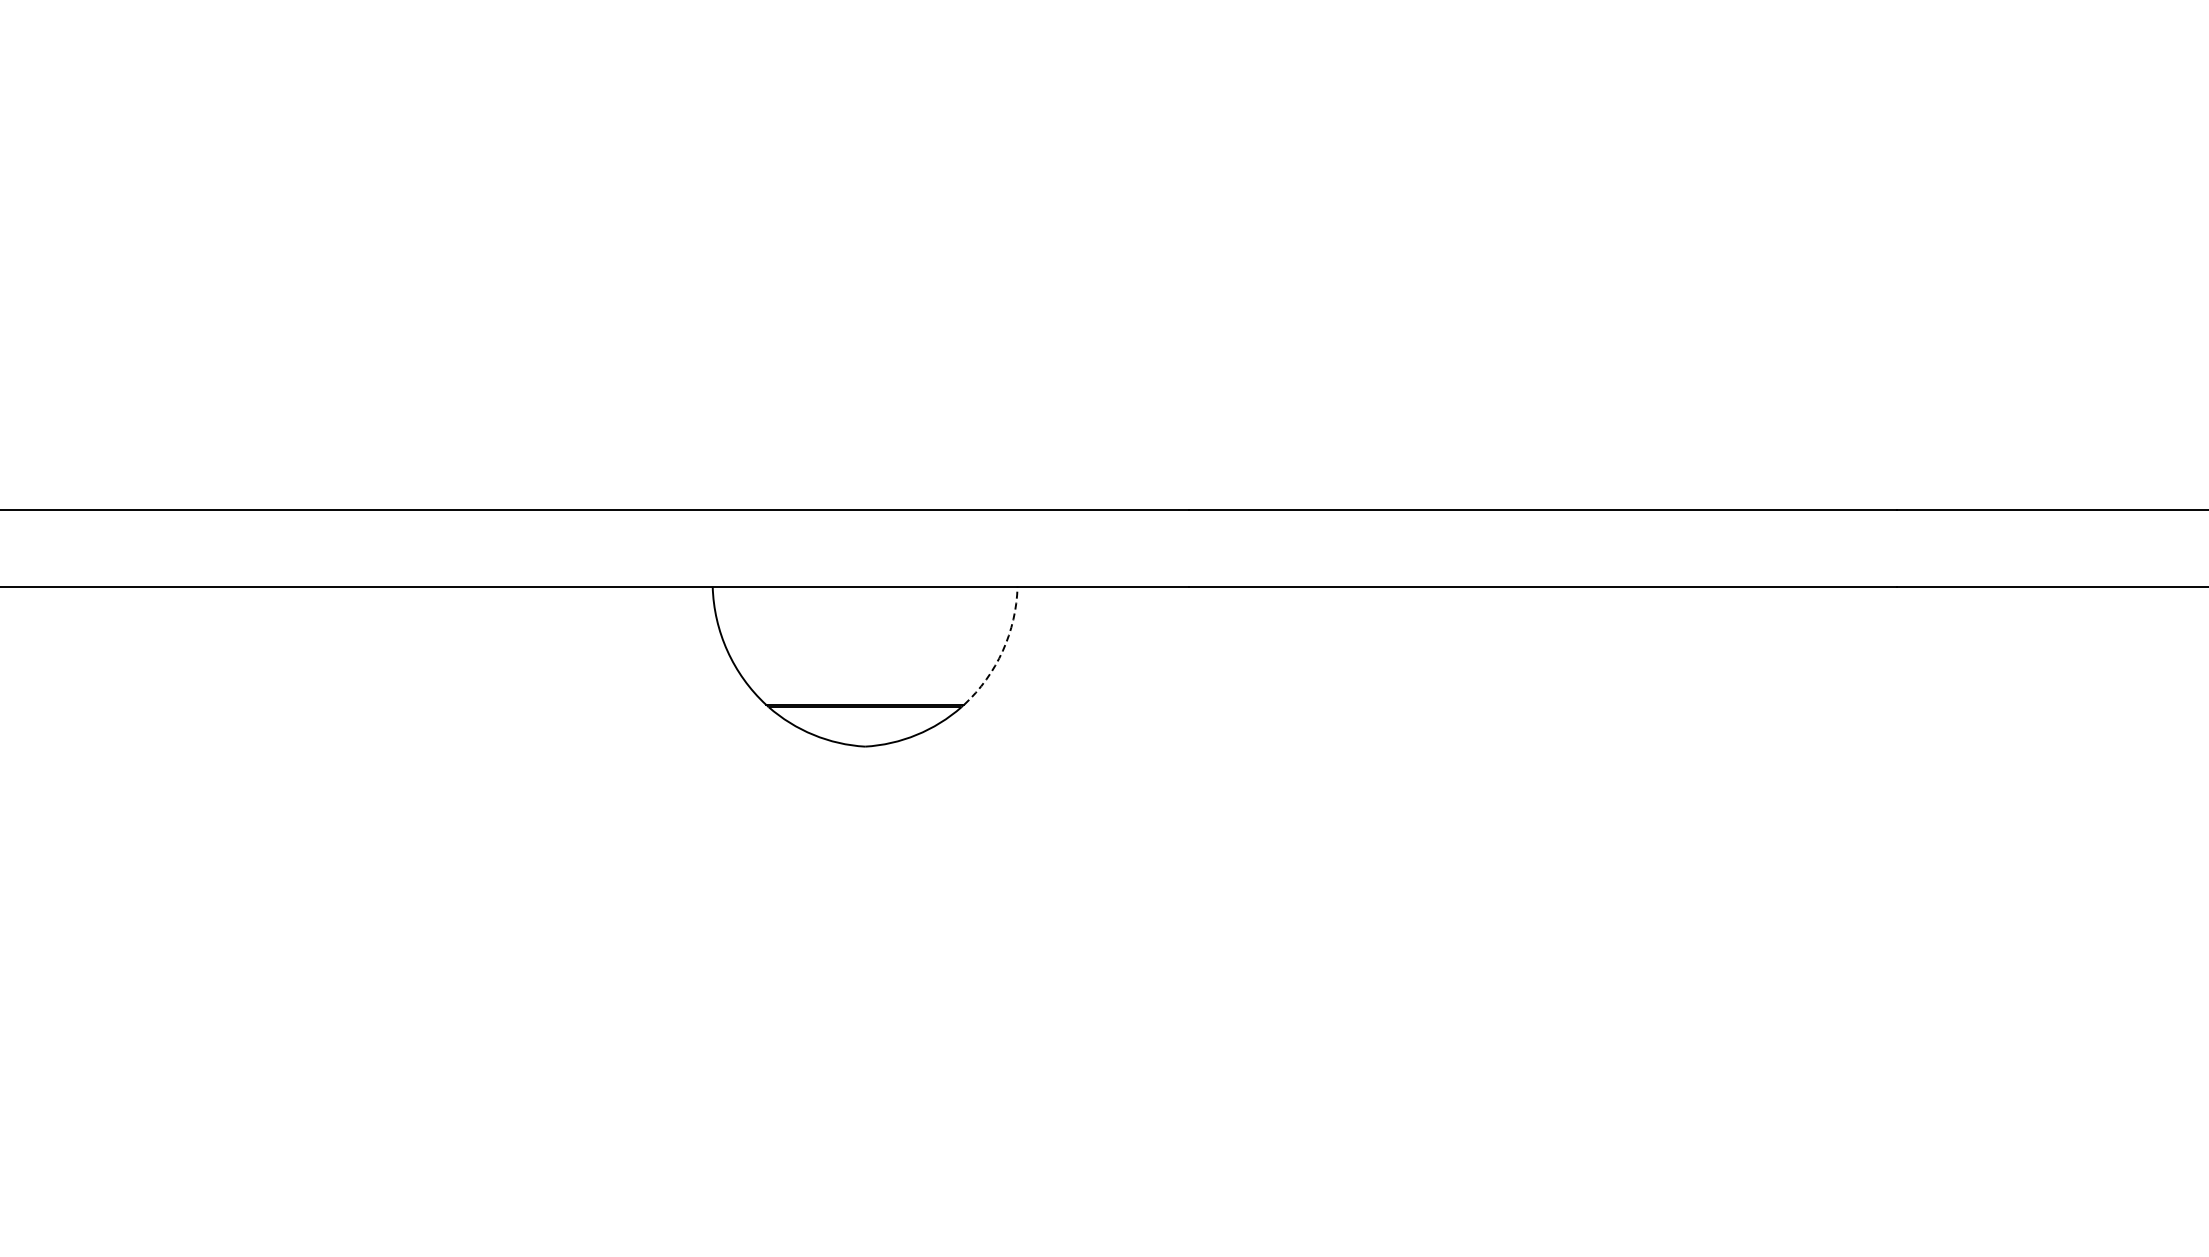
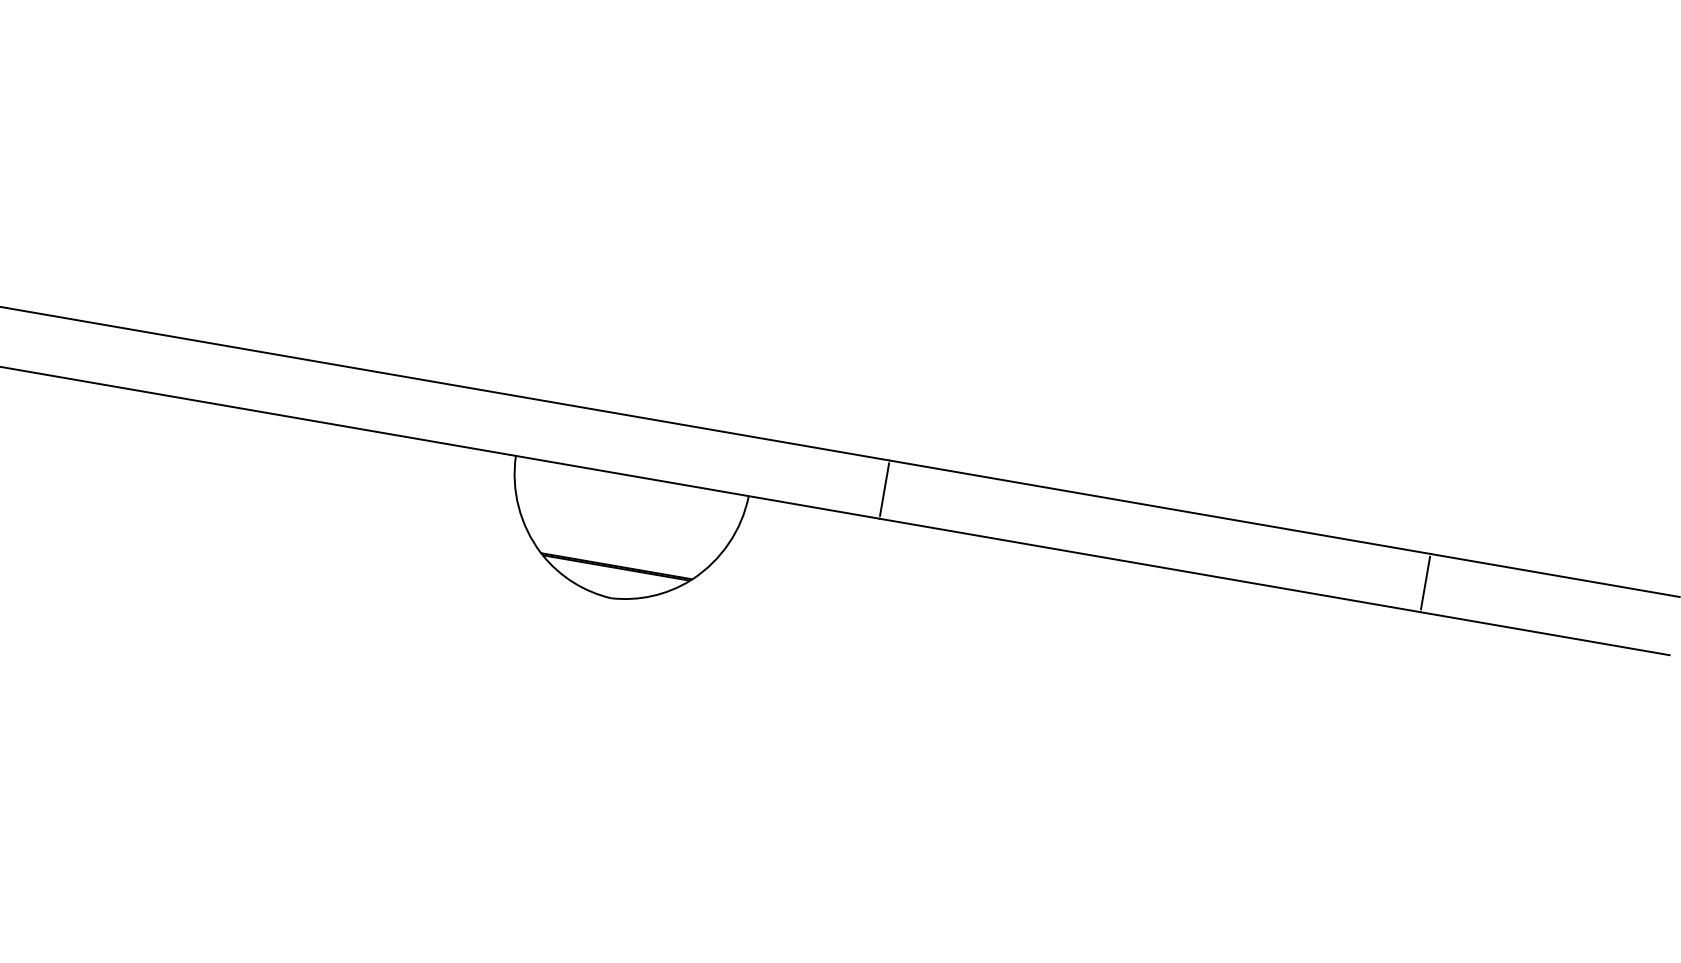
line: (1188, 548) -> (884, 489), added
line: (1897, 548) -> (1425, 583), added
arc: (1002, 651) -> (728, 543), dashed -> solid

